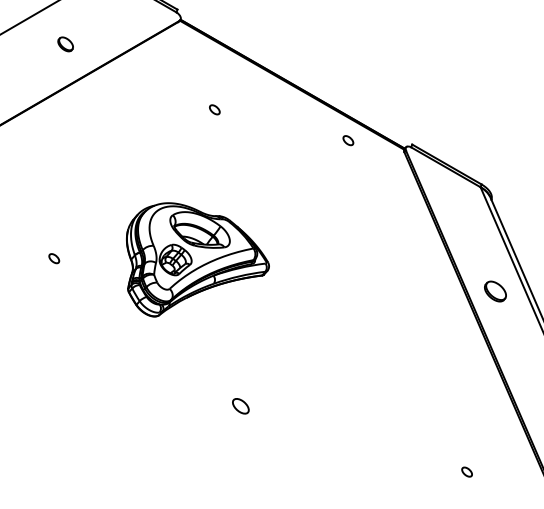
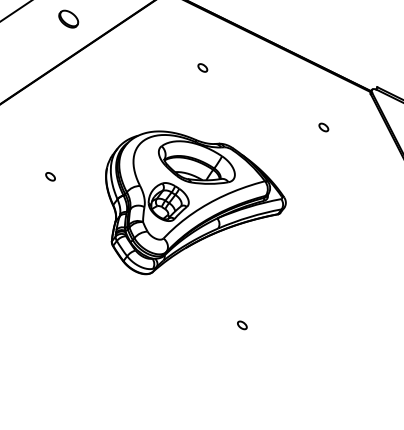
part: (65, 44) -> (68, 19), size x1.43
part: (348, 140) -> (323, 127), moved
part: (54, 258) -> (50, 176), moved
part: (197, 259) -> (196, 199), size x1.43
part: (240, 405) -> (241, 324), size x0.62

